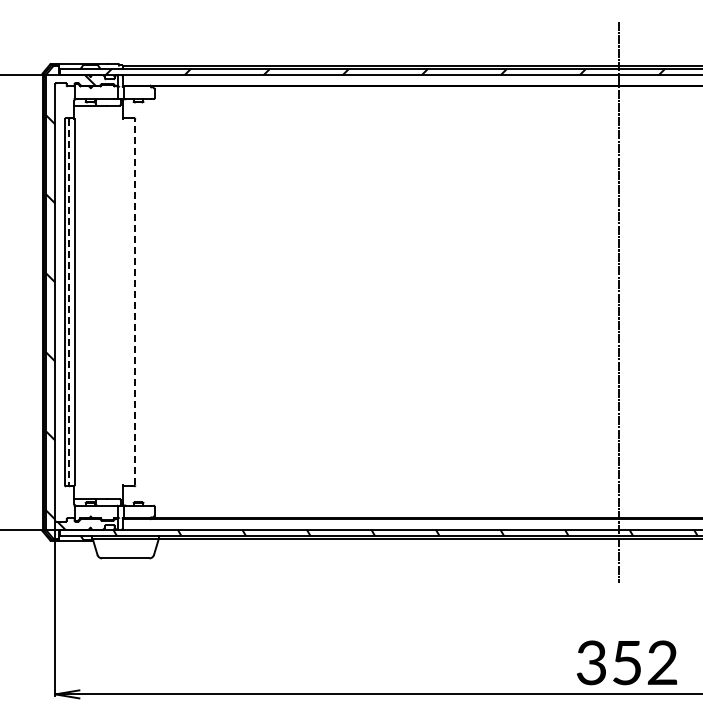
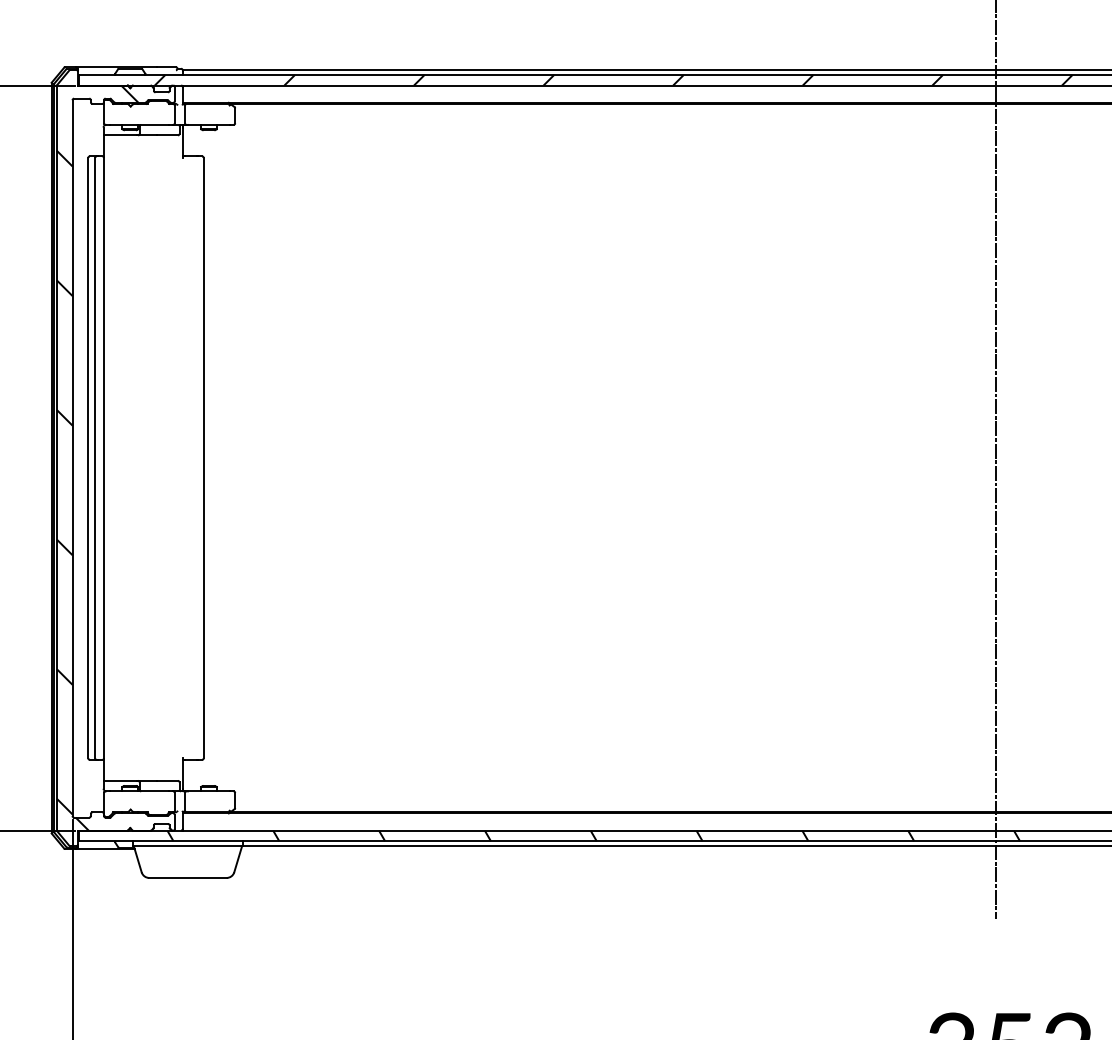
line: (135, 301) -> (203, 456), dashed -> solid
line: (69, 302) -> (95, 458), dashed -> solid

